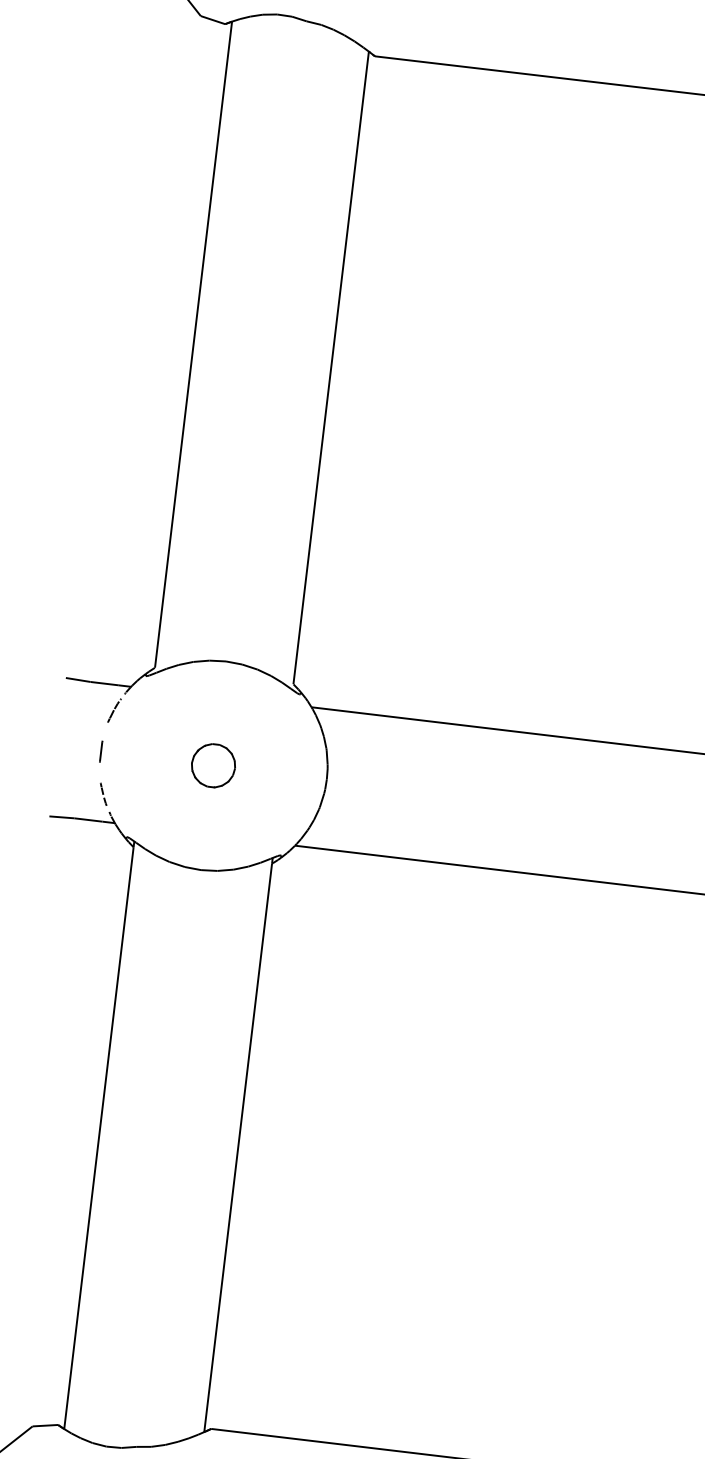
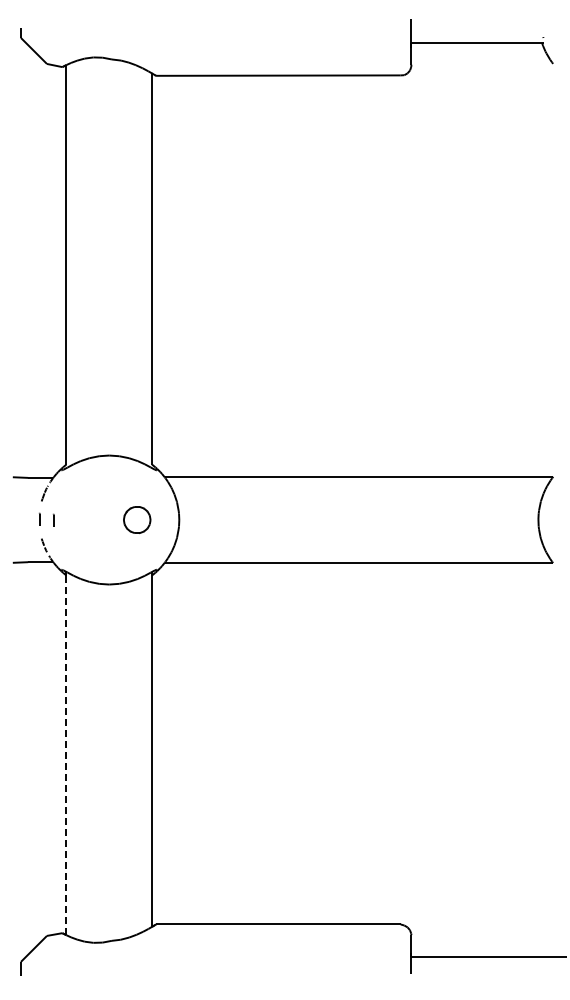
line: (123, 754) -> (53, 519), added
part: (214, 764) -> (137, 519), moved
line: (99, 1138) -> (66, 755), solid -> dashed

